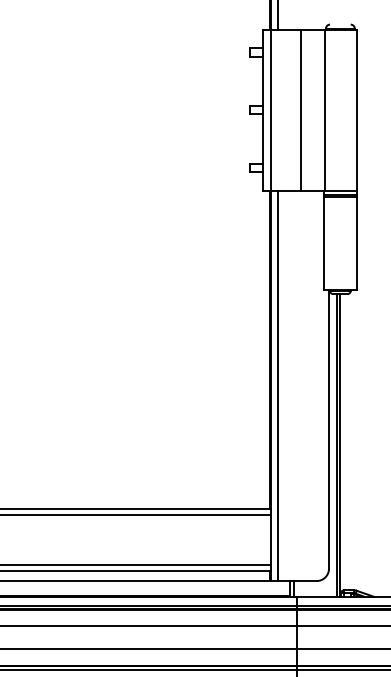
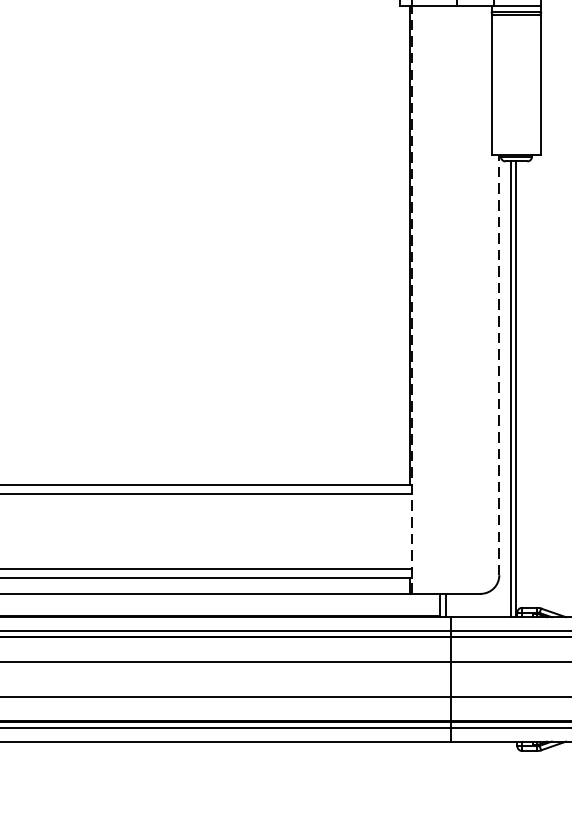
line: (271, 385) -> (412, 299), solid -> dashed
line: (278, 385) -> (423, 299), removed
line: (329, 428) -> (500, 363), solid -> dashed

